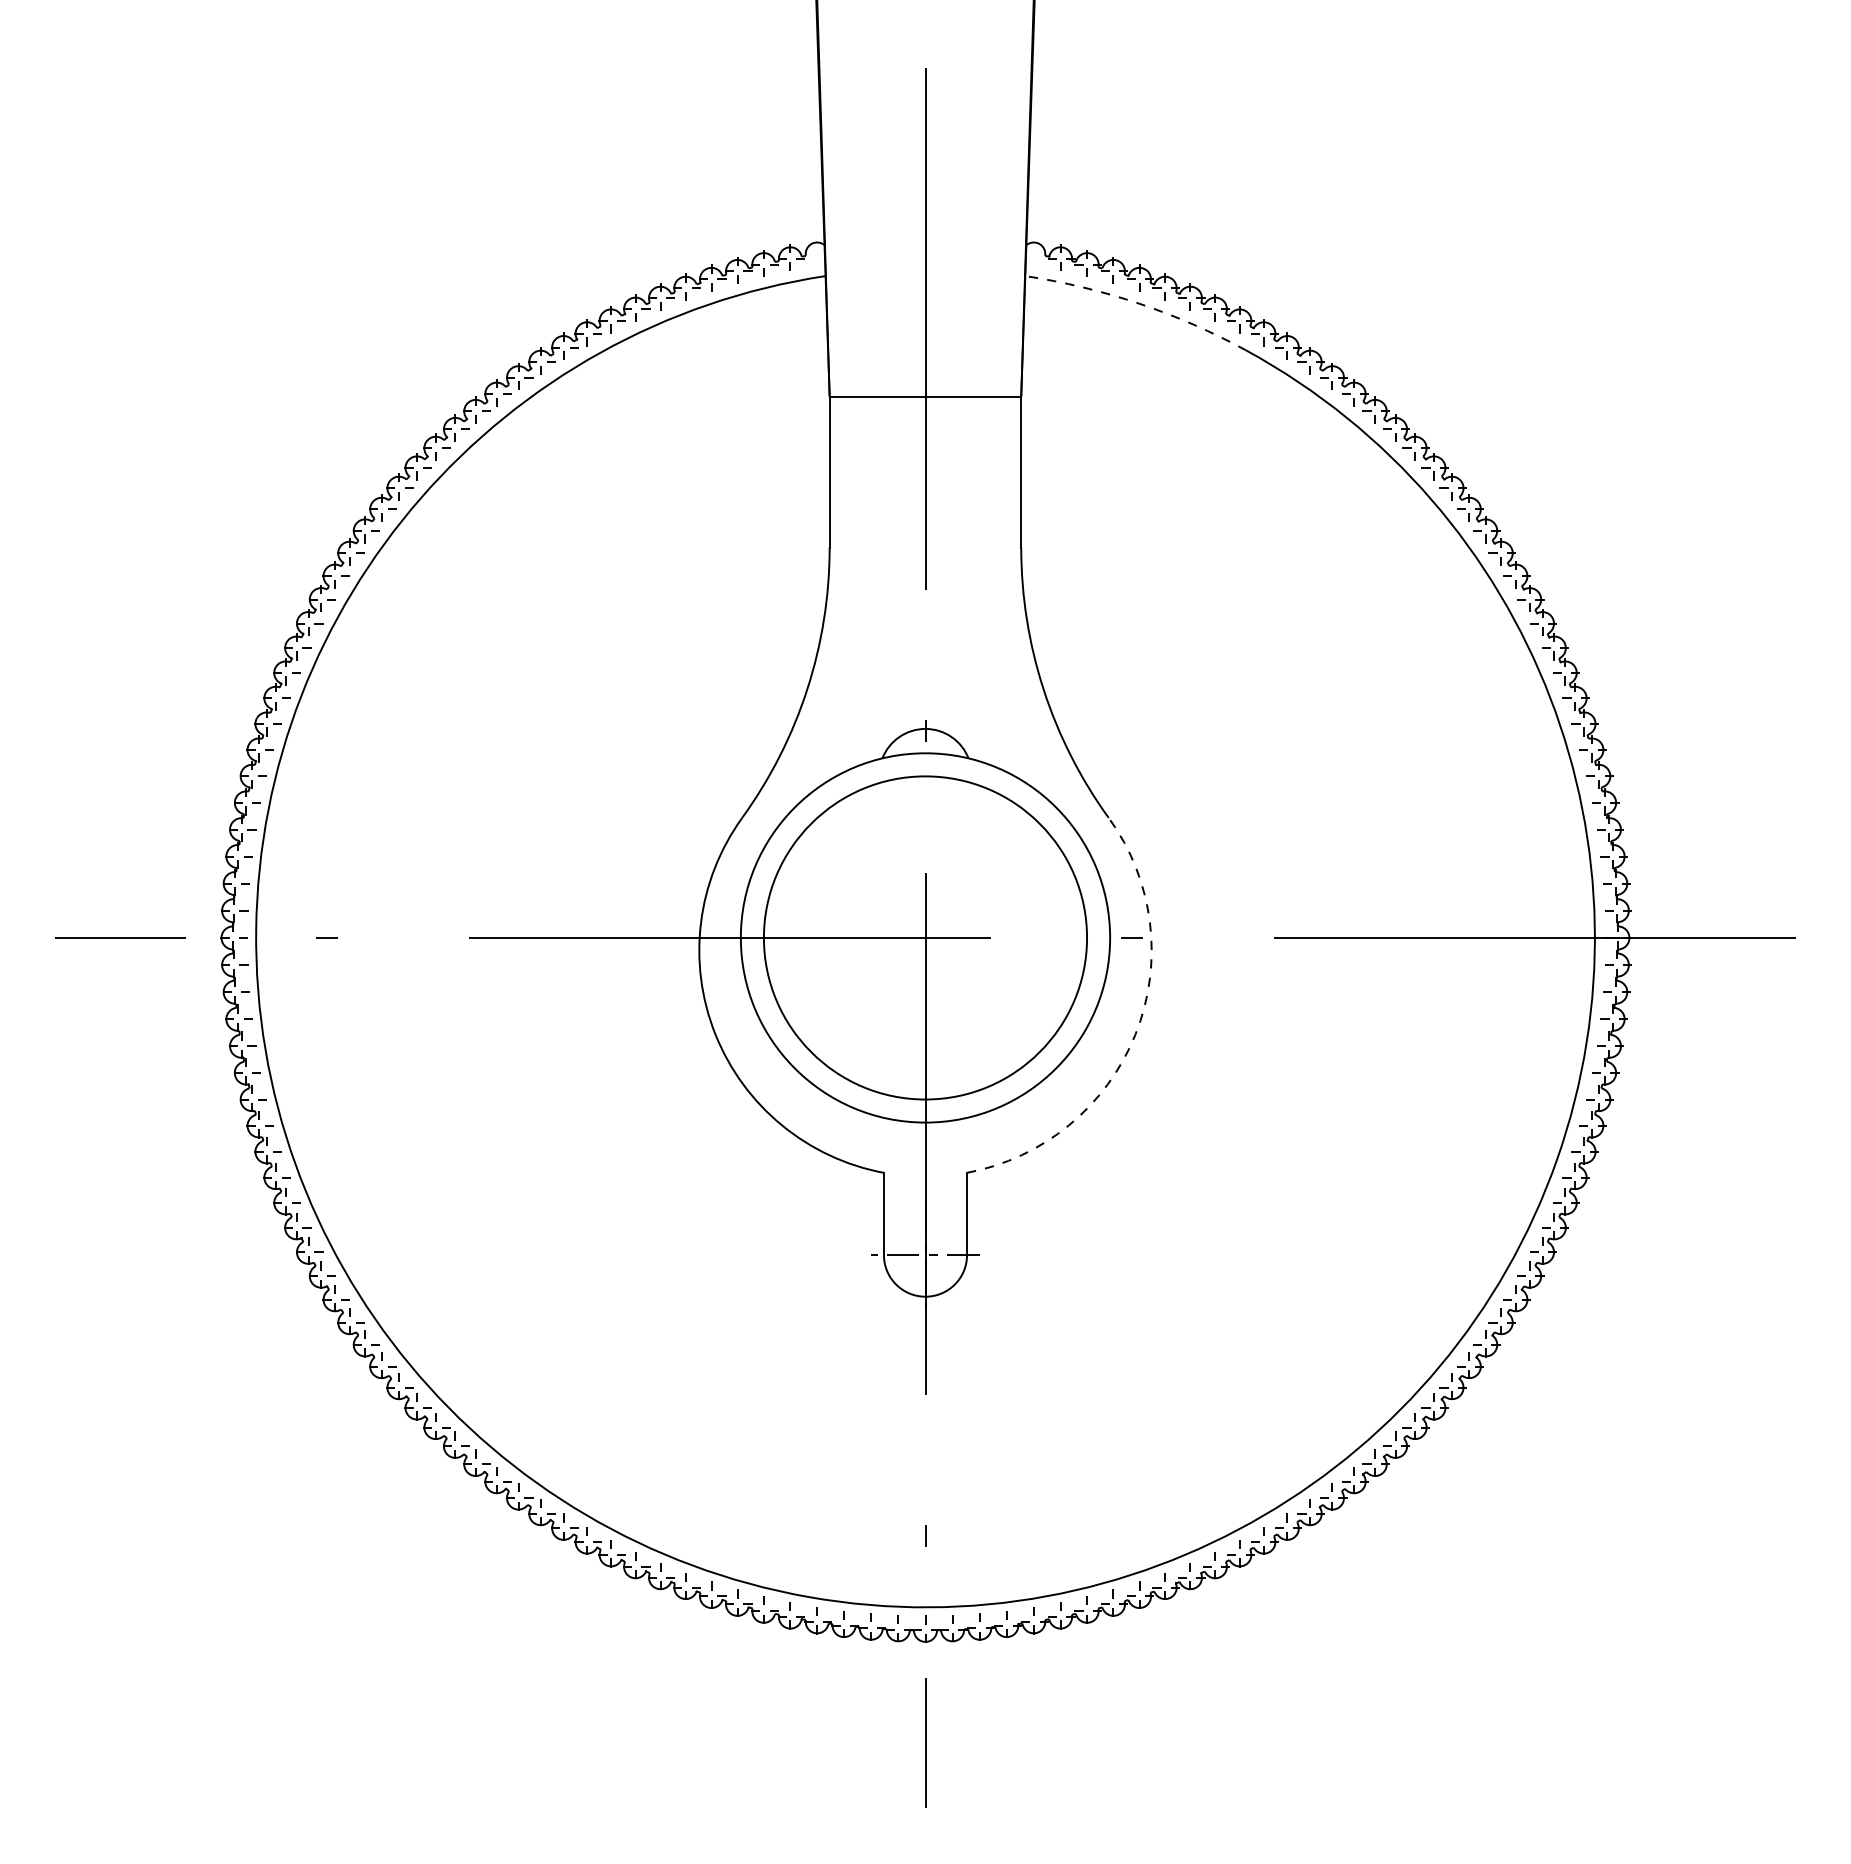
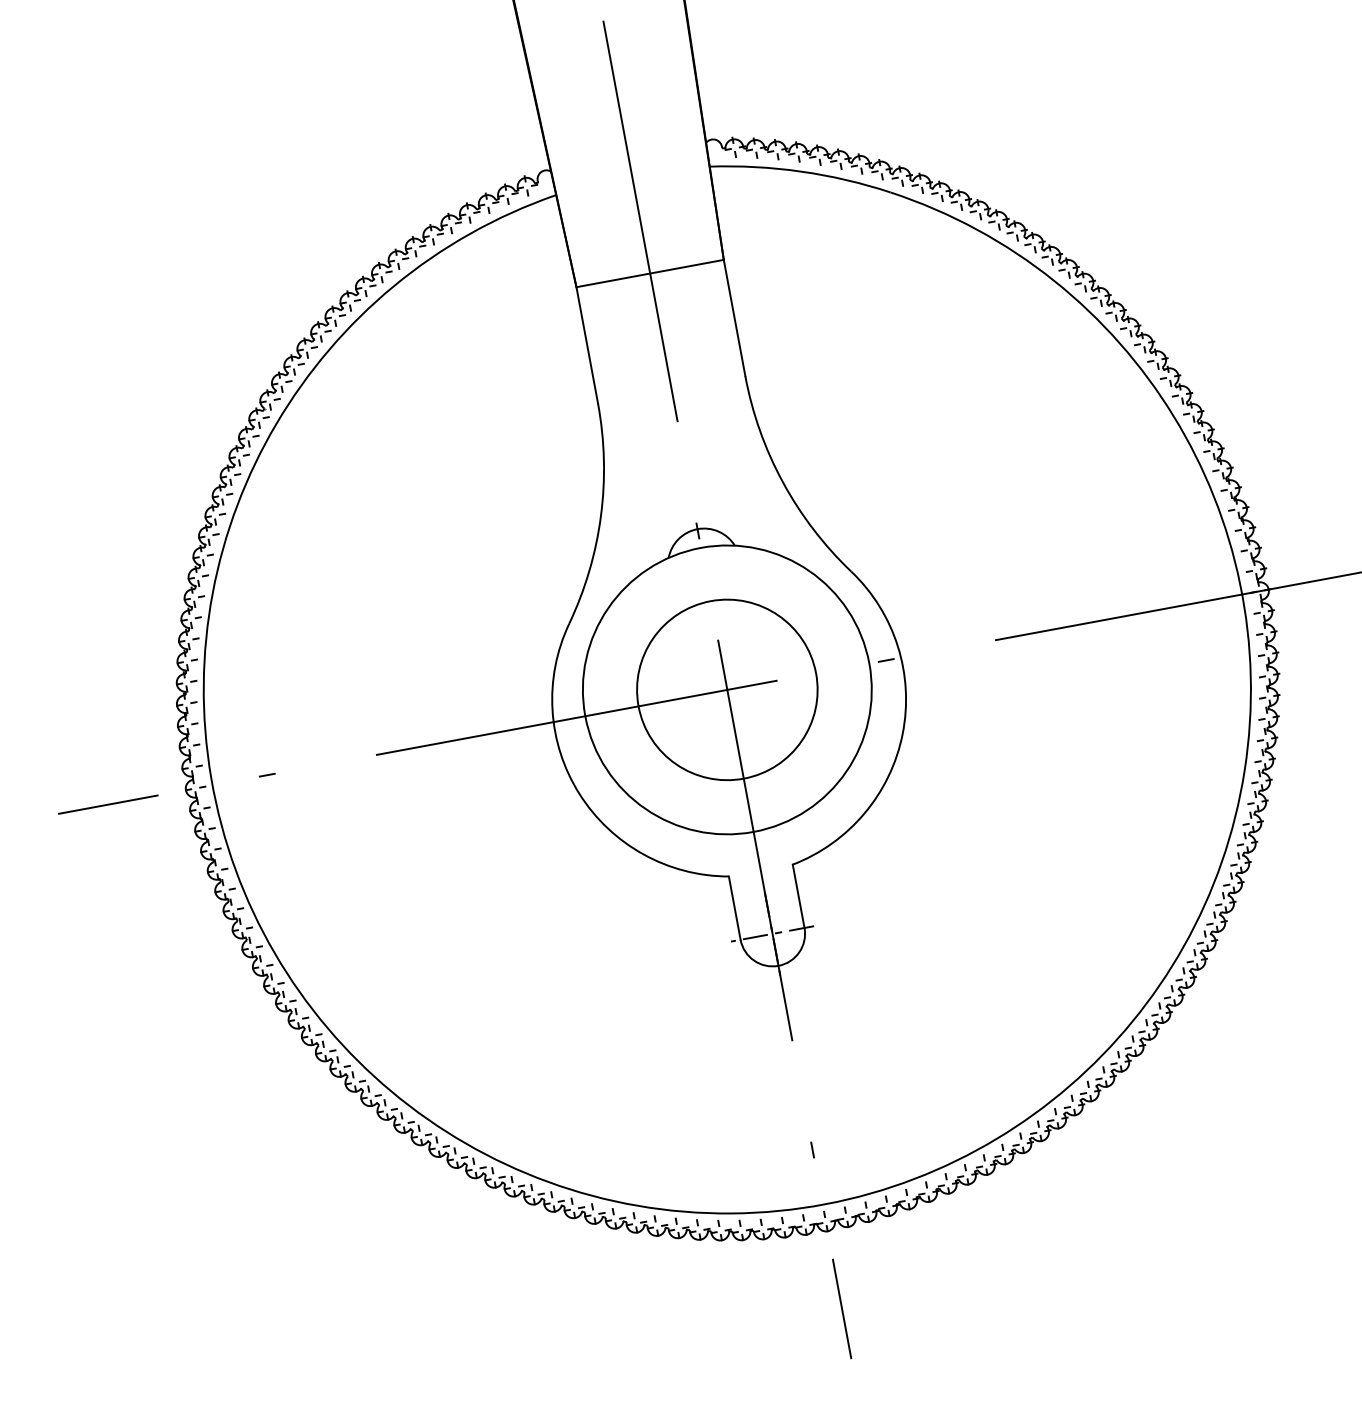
arc: (1139, 303) -> (801, 171), dashed -> solid
circle: (925, 937) -> (727, 689), size x0.71
arc: (1135, 1034) -> (902, 734), dashed -> solid

